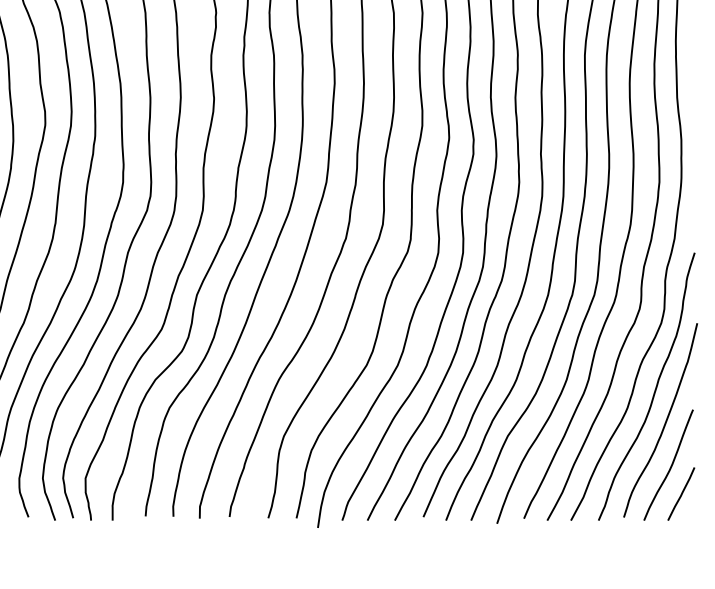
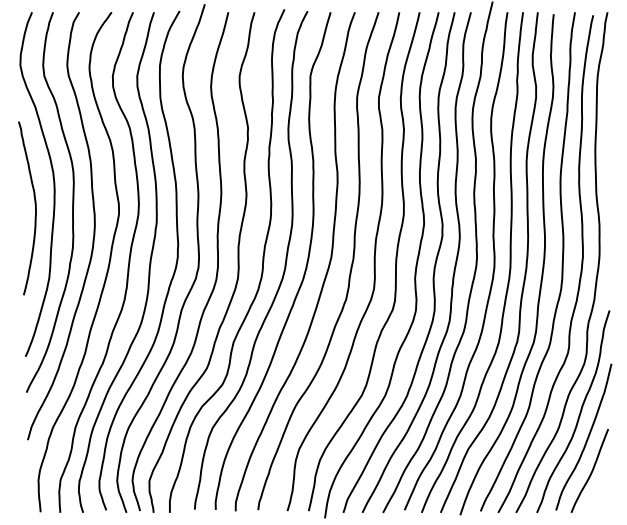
line: (681, 493) -> (599, 492), removed

